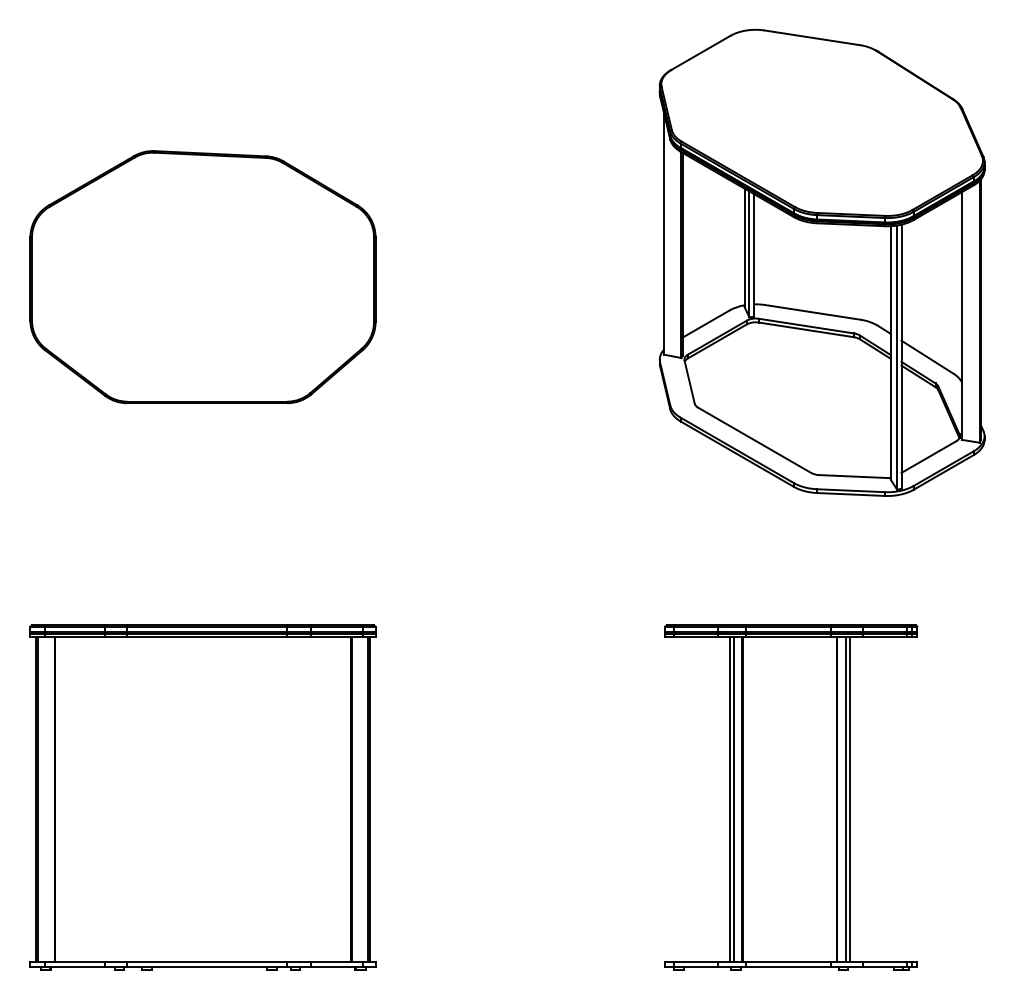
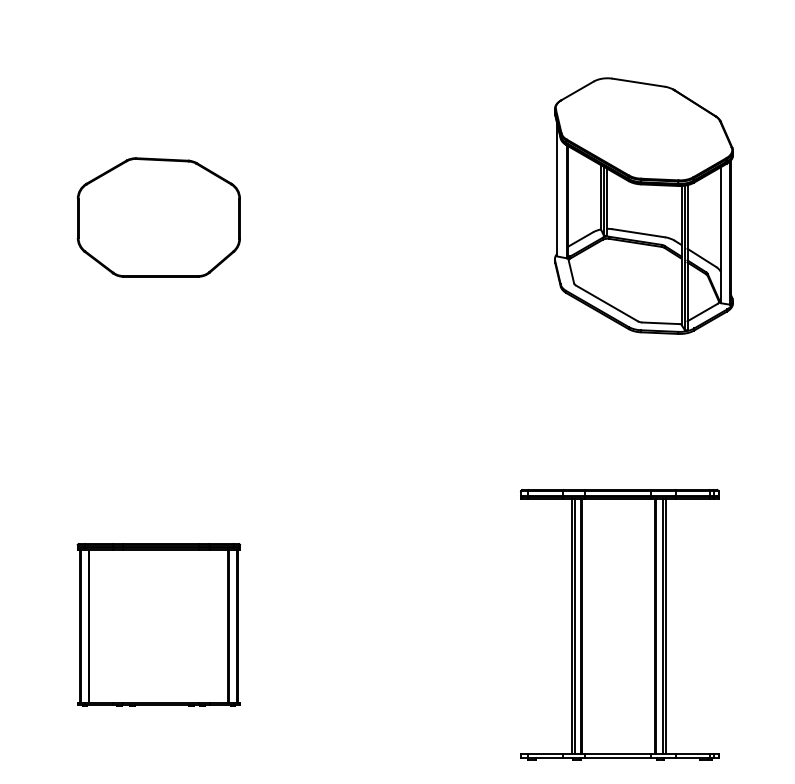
part: (821, 262) -> (643, 205), size x0.7
part: (202, 277) -> (158, 217), size x0.6
part: (202, 797) -> (158, 625), size x0.6

